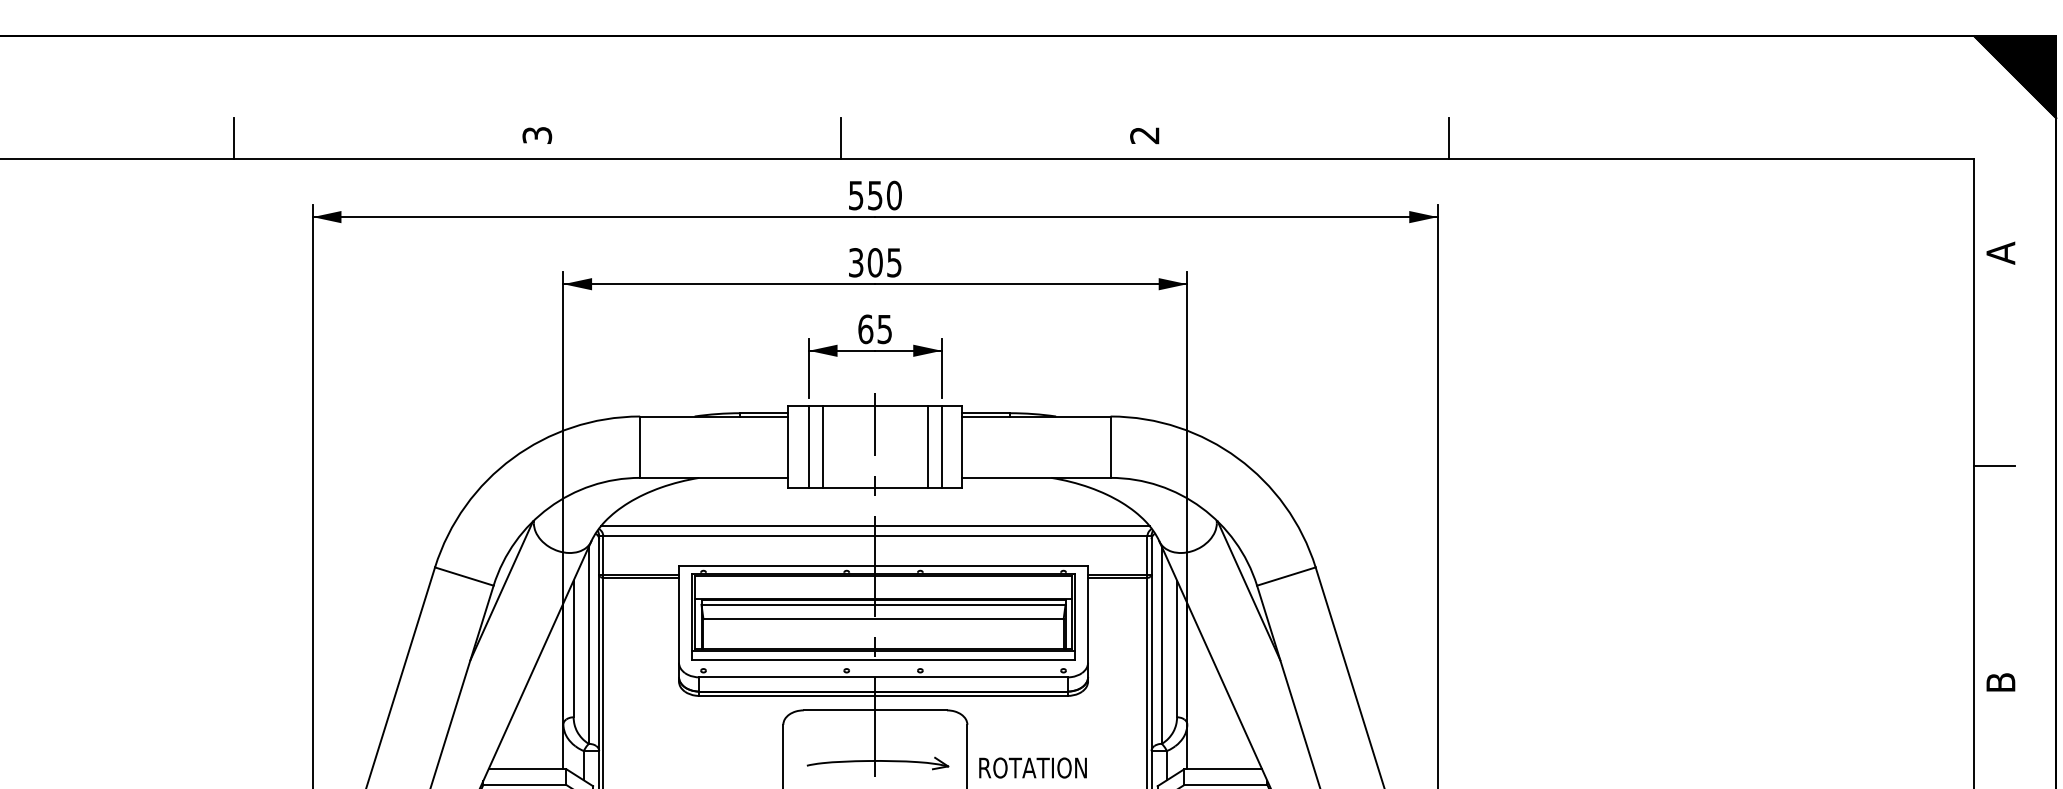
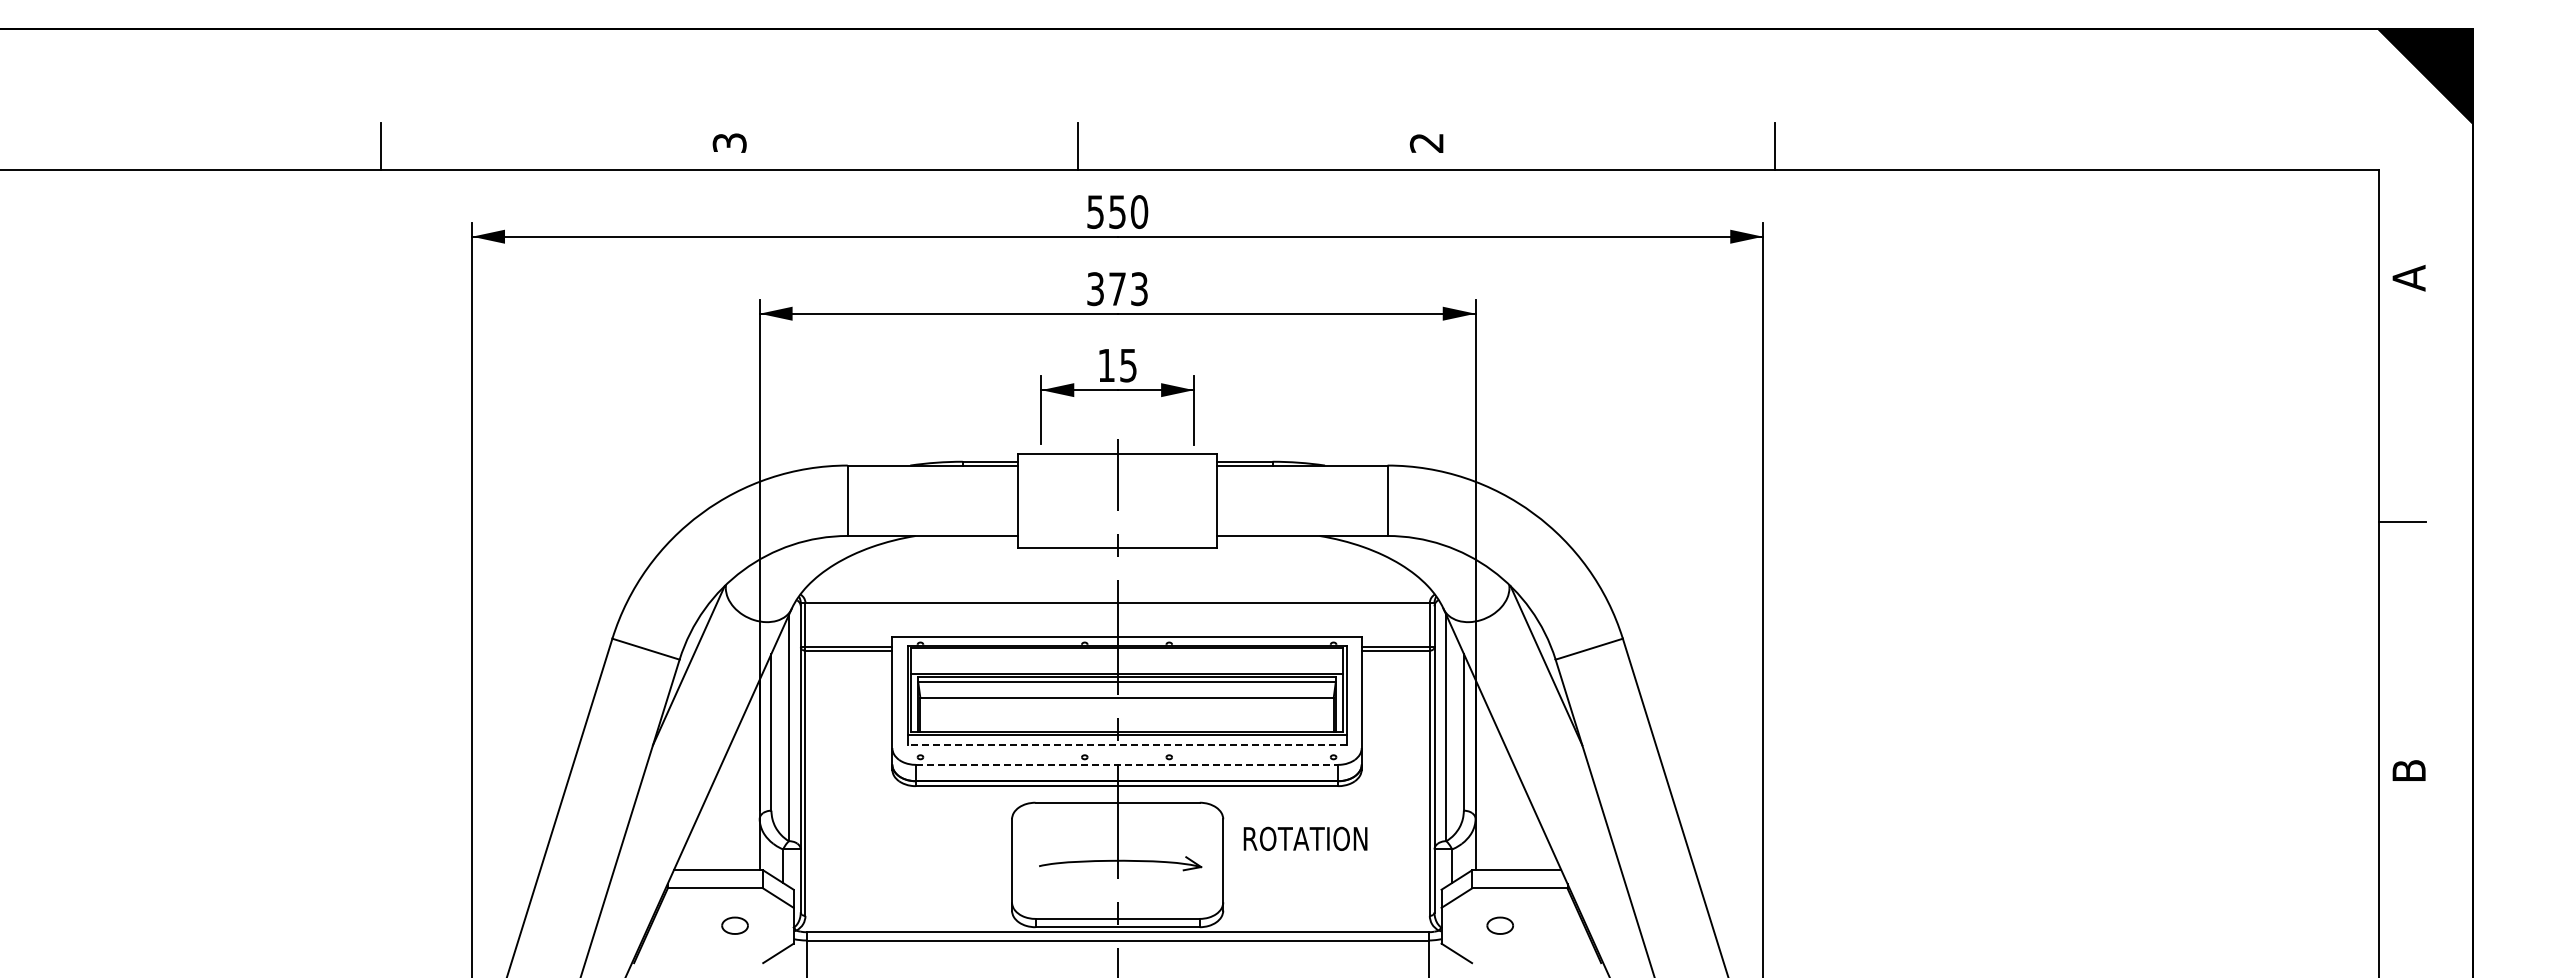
text: (884, 263) -> (1128, 289), 305 -> 373
text: (865, 329) -> (1106, 365), 65 -> 15
line: (809, 446) -> (1041, 500), removed
line: (822, 446) -> (1057, 500), removed
line: (927, 446) -> (1177, 500), removed
line: (941, 446) -> (1193, 500), removed
line: (875, 526) -> (1117, 591), removed
line: (883, 659) -> (1126, 744), solid -> dashed
line: (883, 677) -> (1127, 764), solid -> dashed
text: (1032, 767) -> (1305, 838), moved

